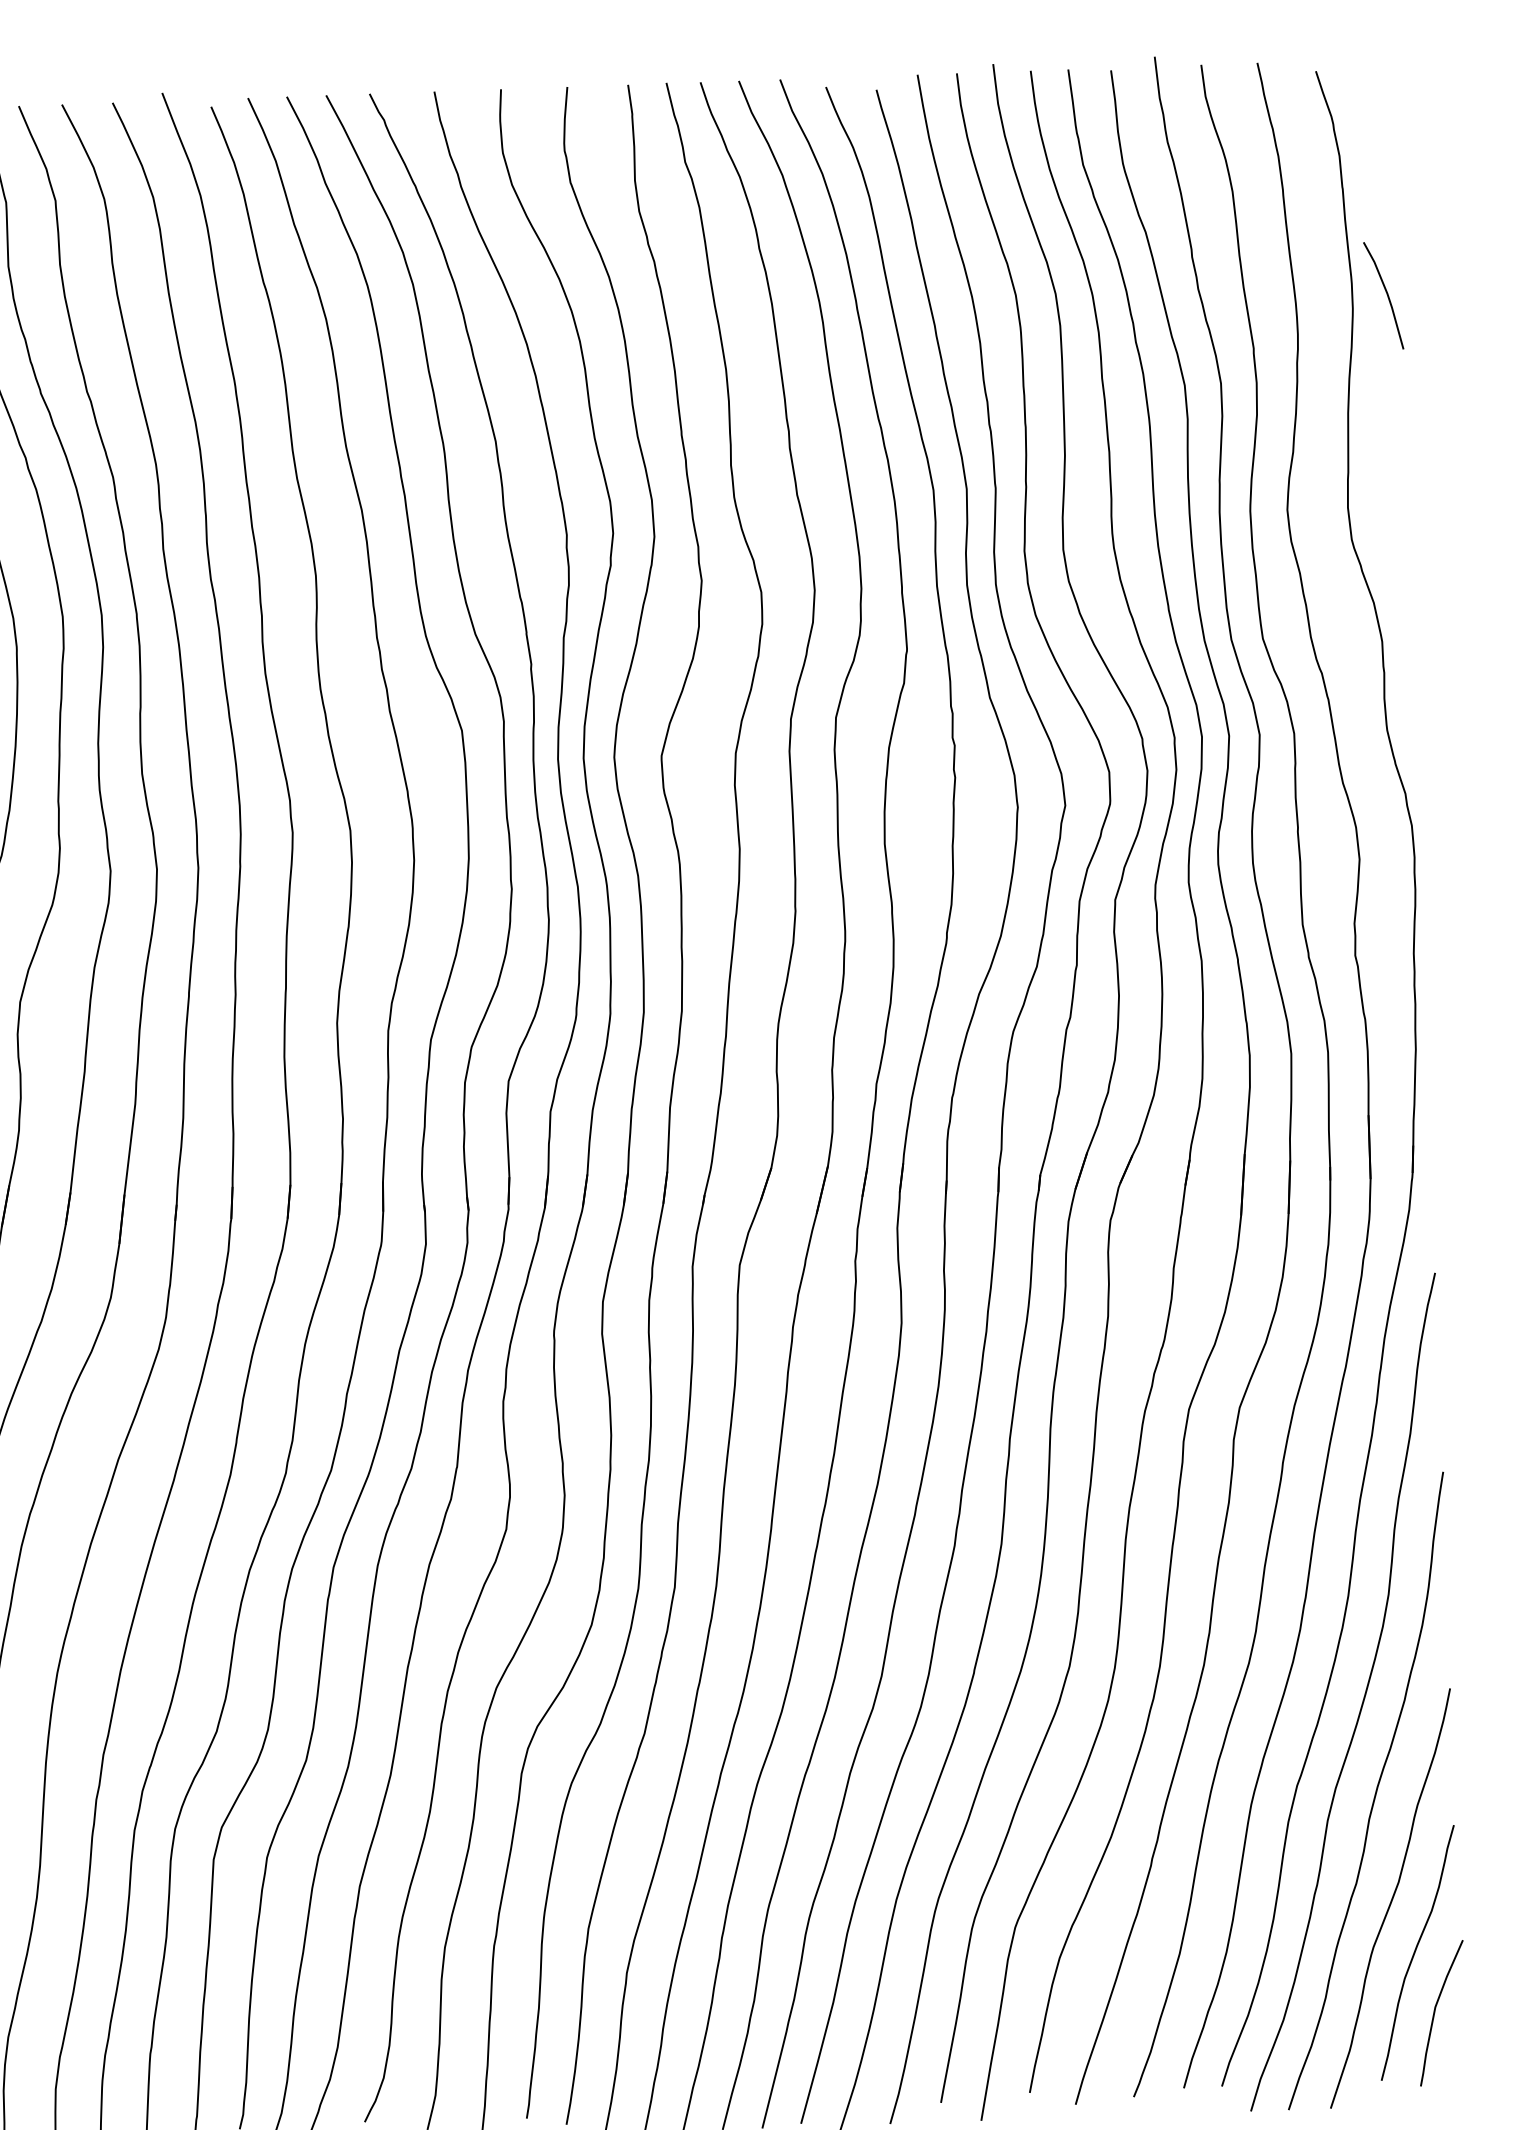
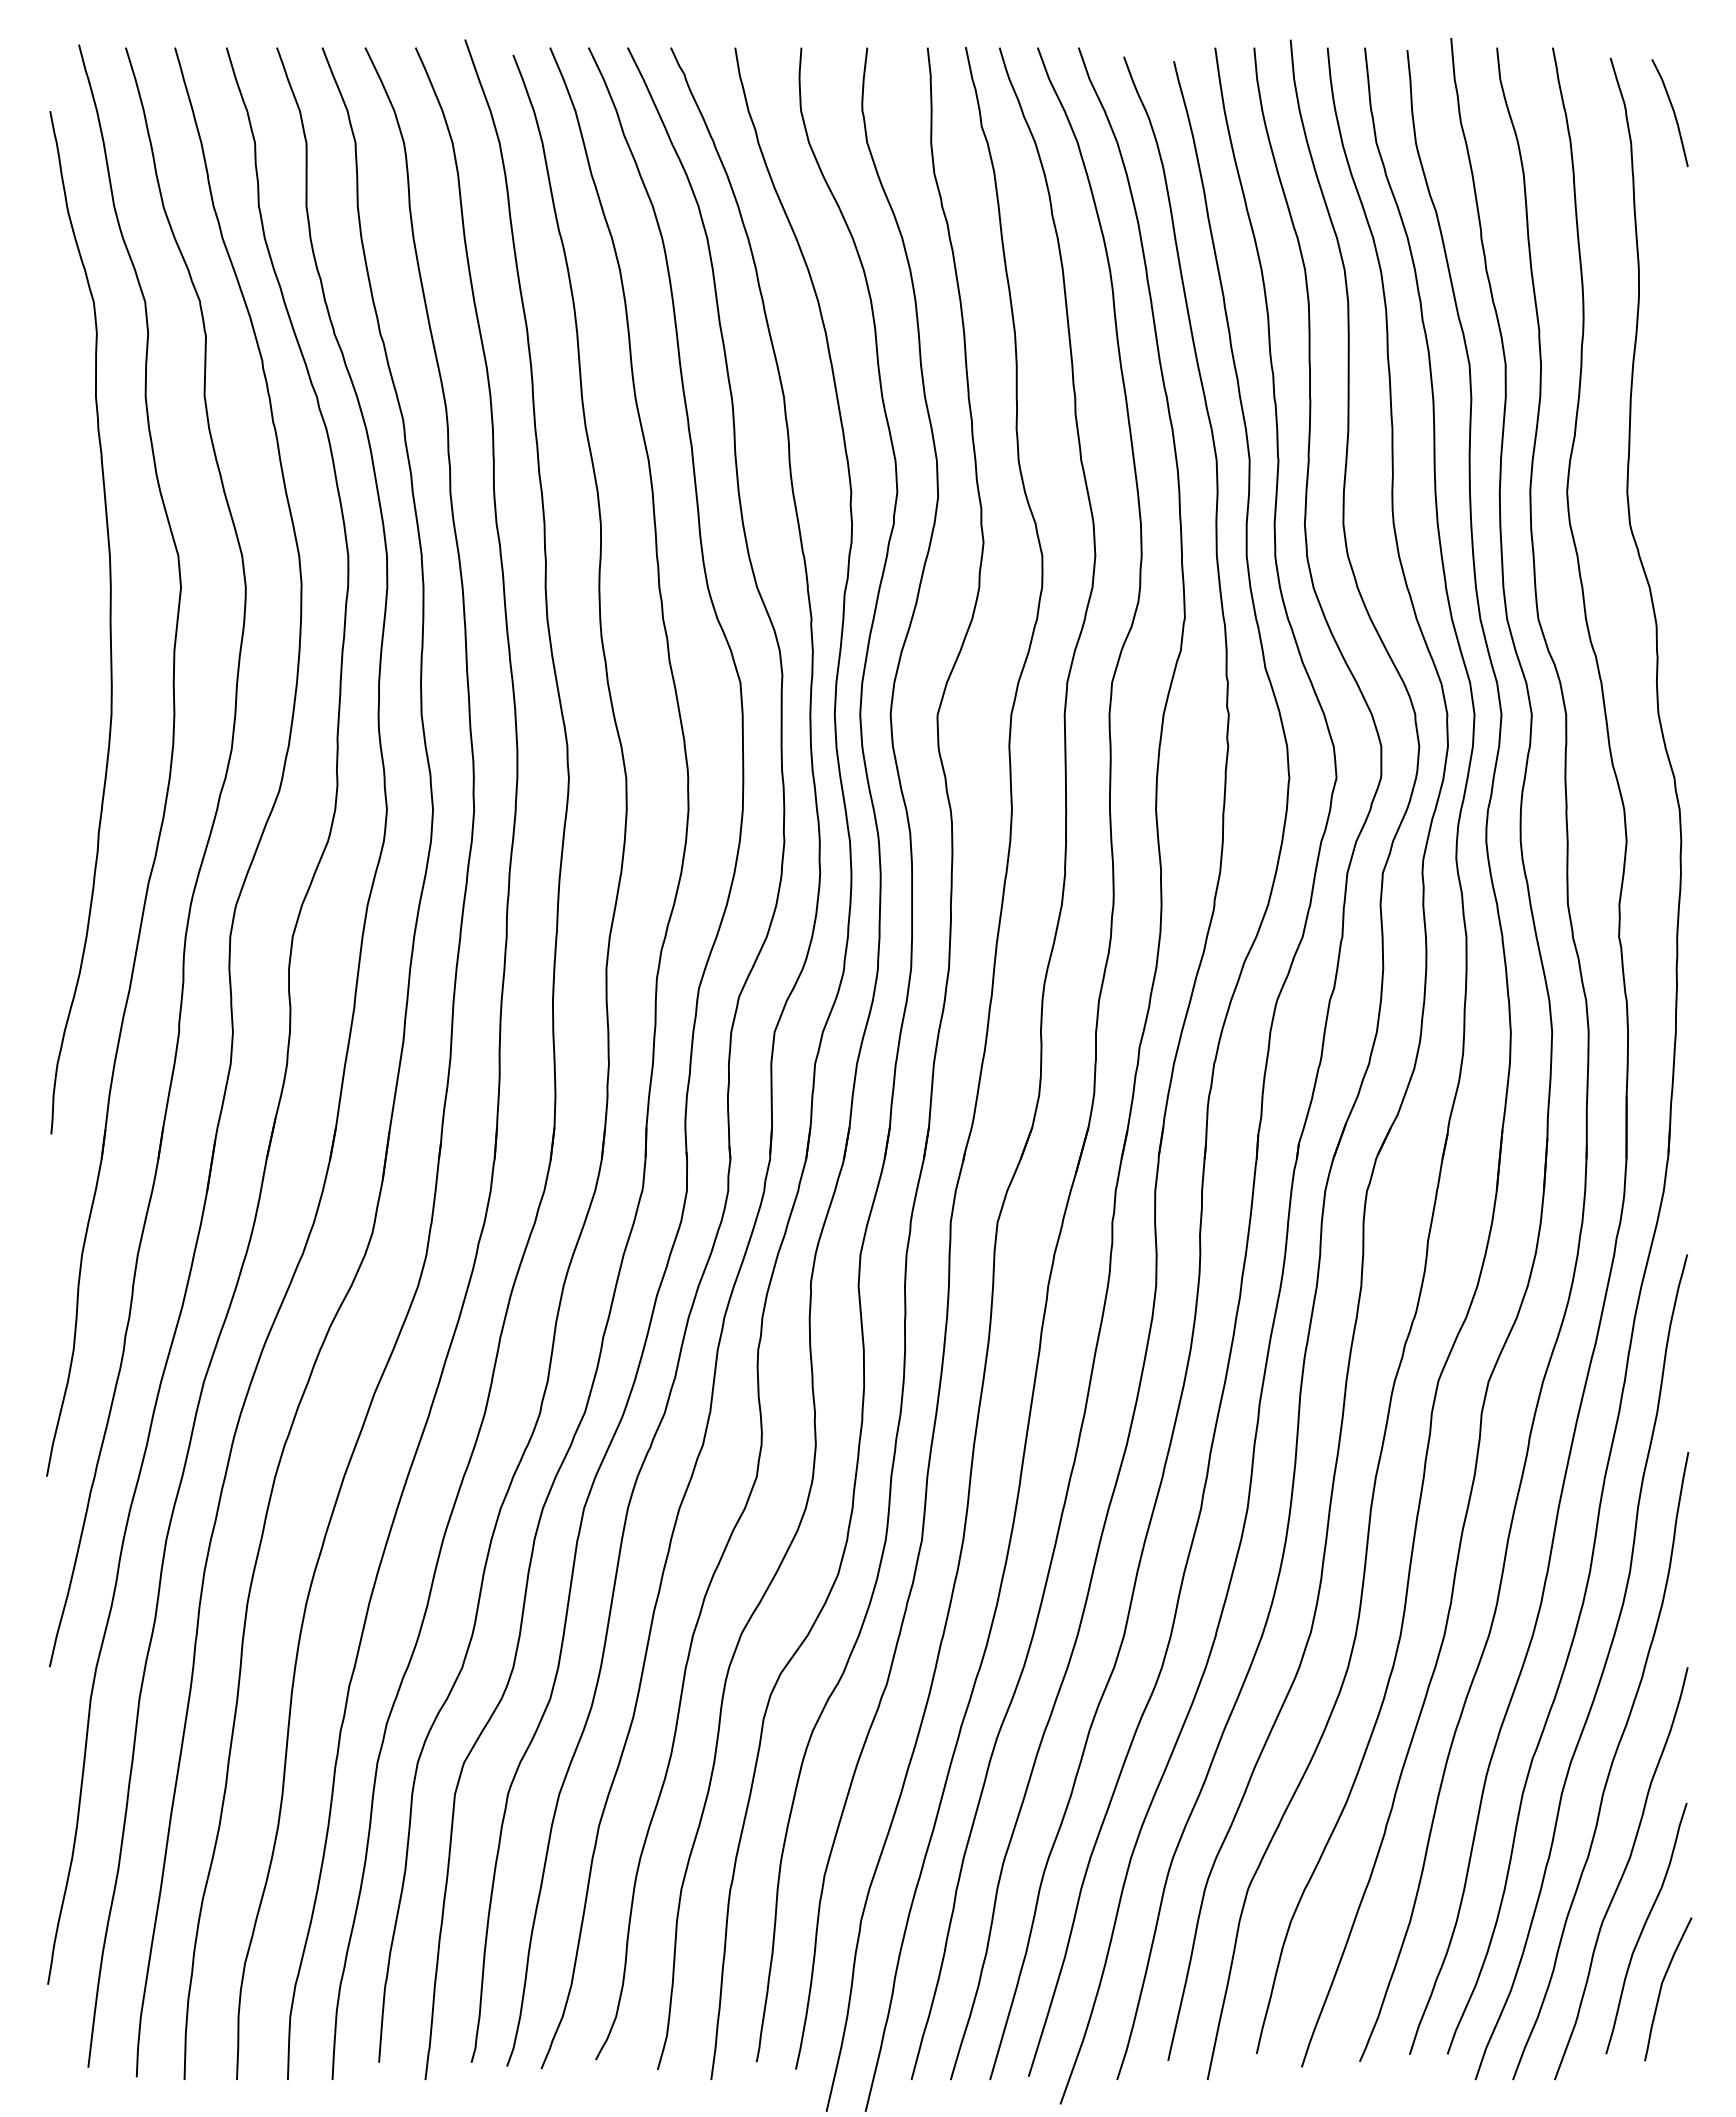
line: (1387, 296) -> (1673, 113), moved

